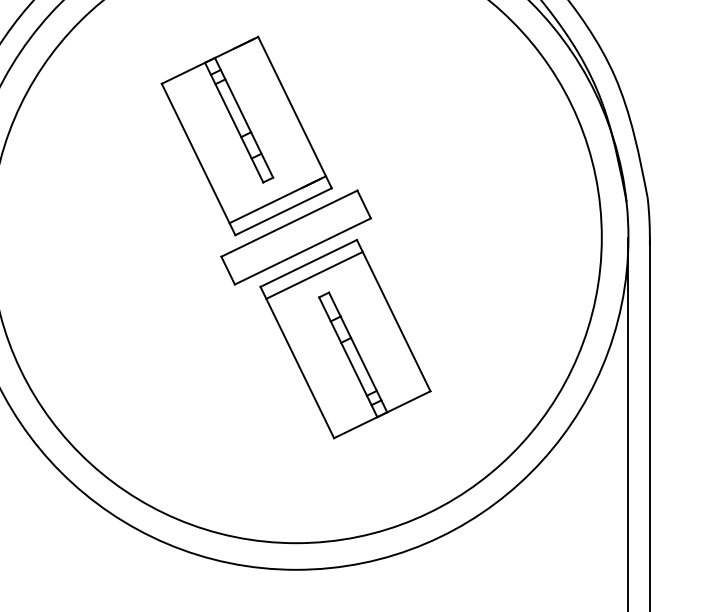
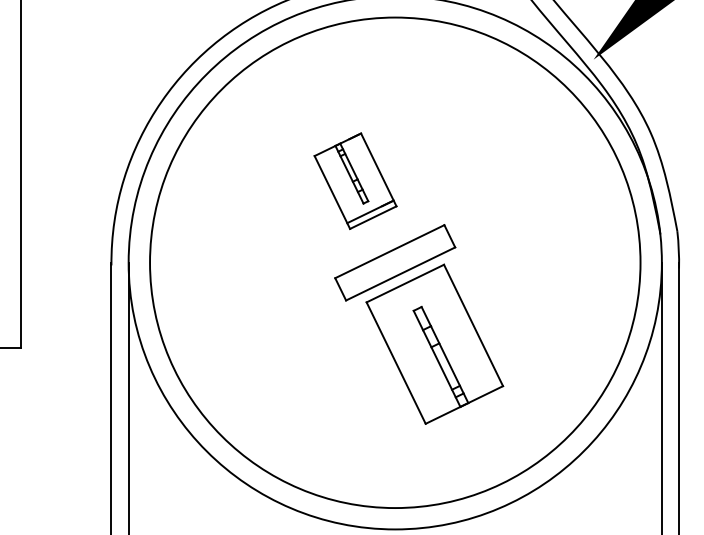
part: (246, 134) -> (355, 180), size x0.6
line: (313, 274) -> (409, 292), removed

